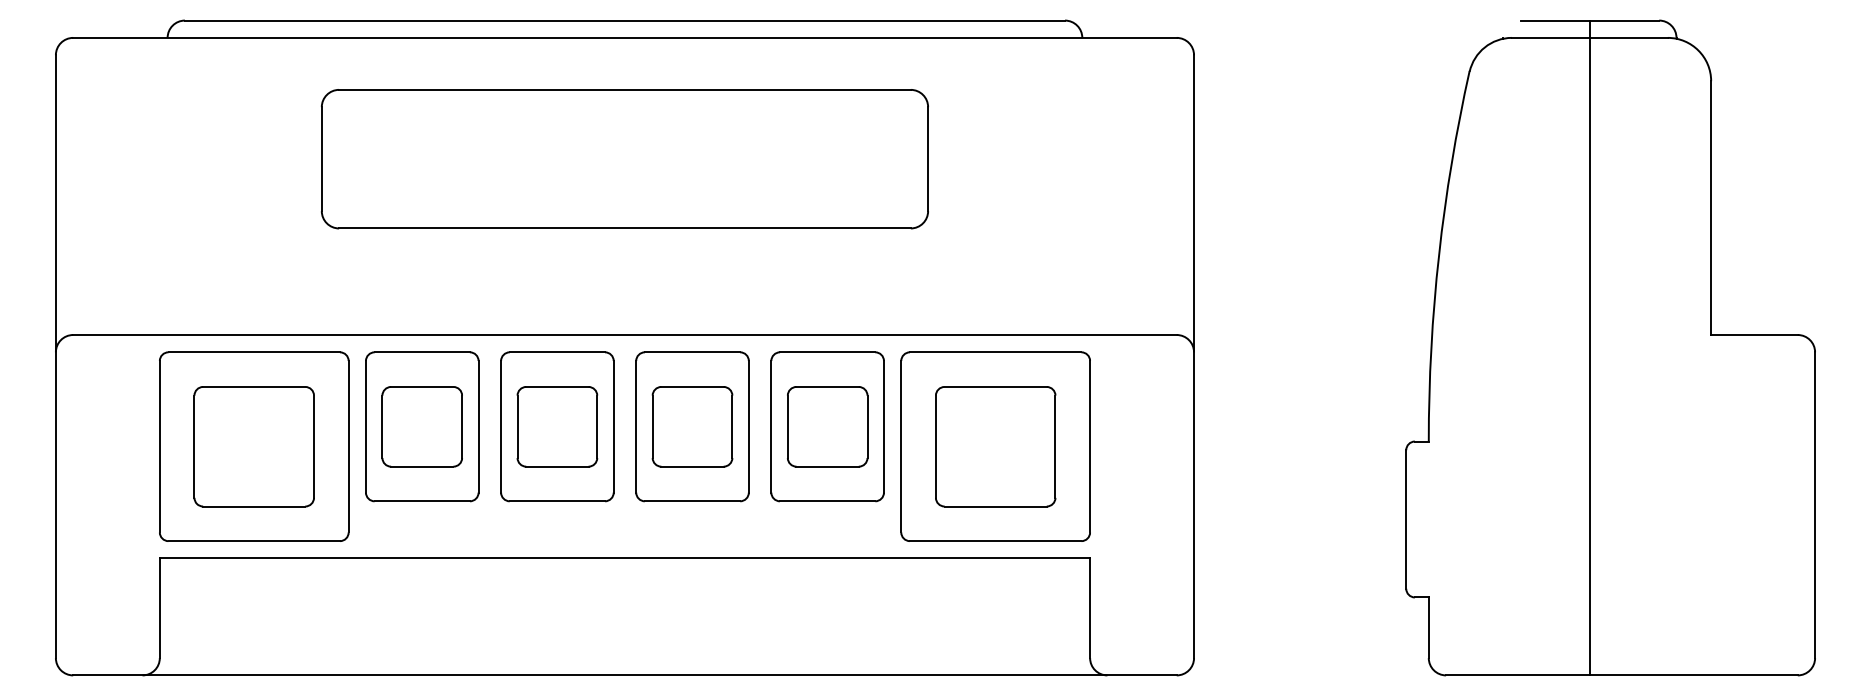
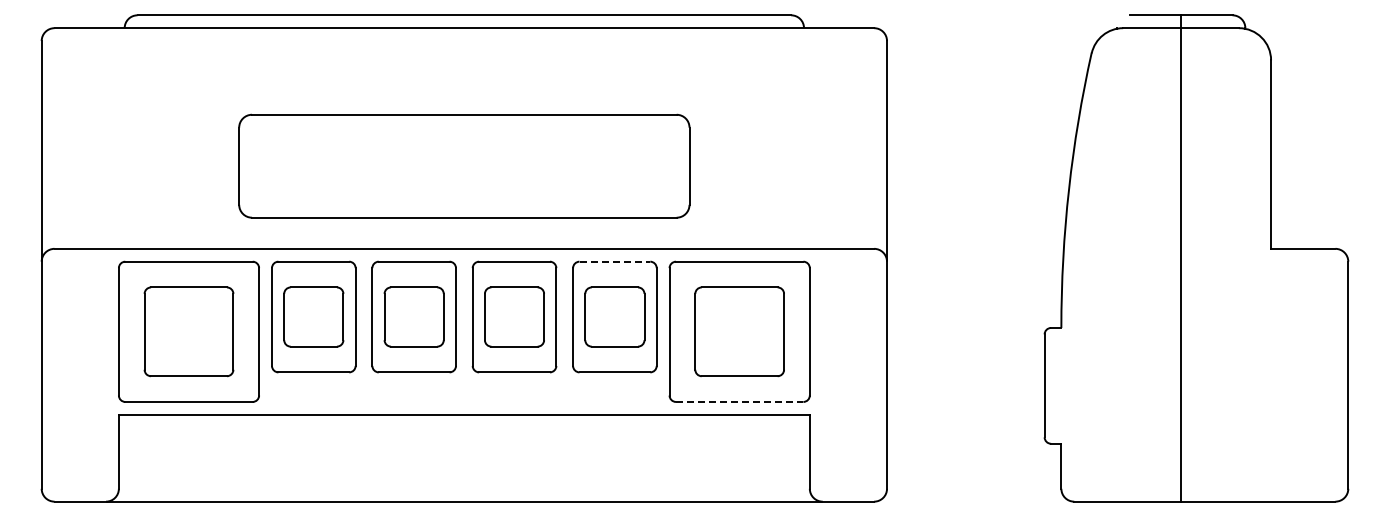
part: (625, 158) -> (464, 165), moved
line: (828, 352) -> (615, 261), solid -> dashed
line: (995, 540) -> (739, 401), solid -> dashed

